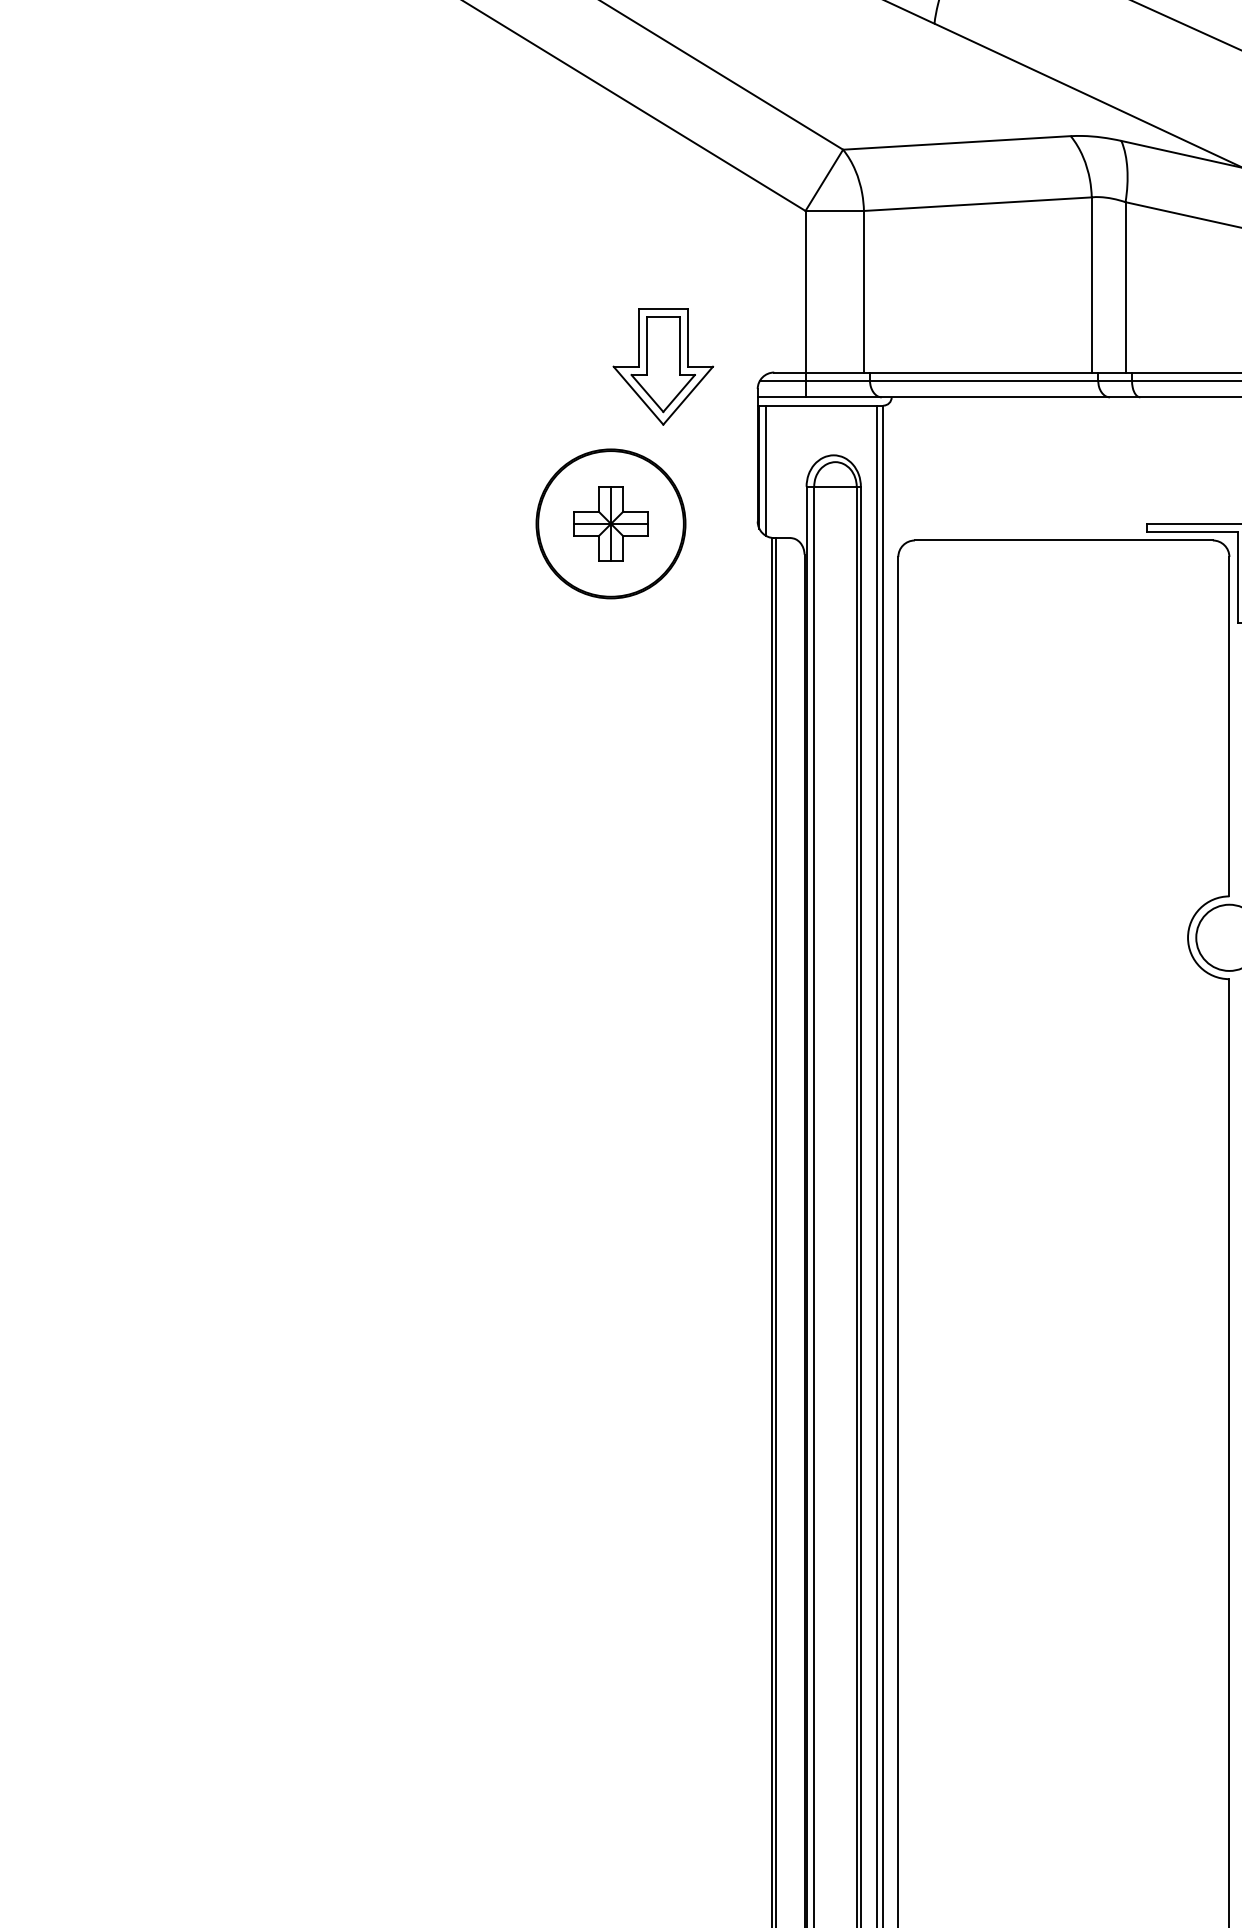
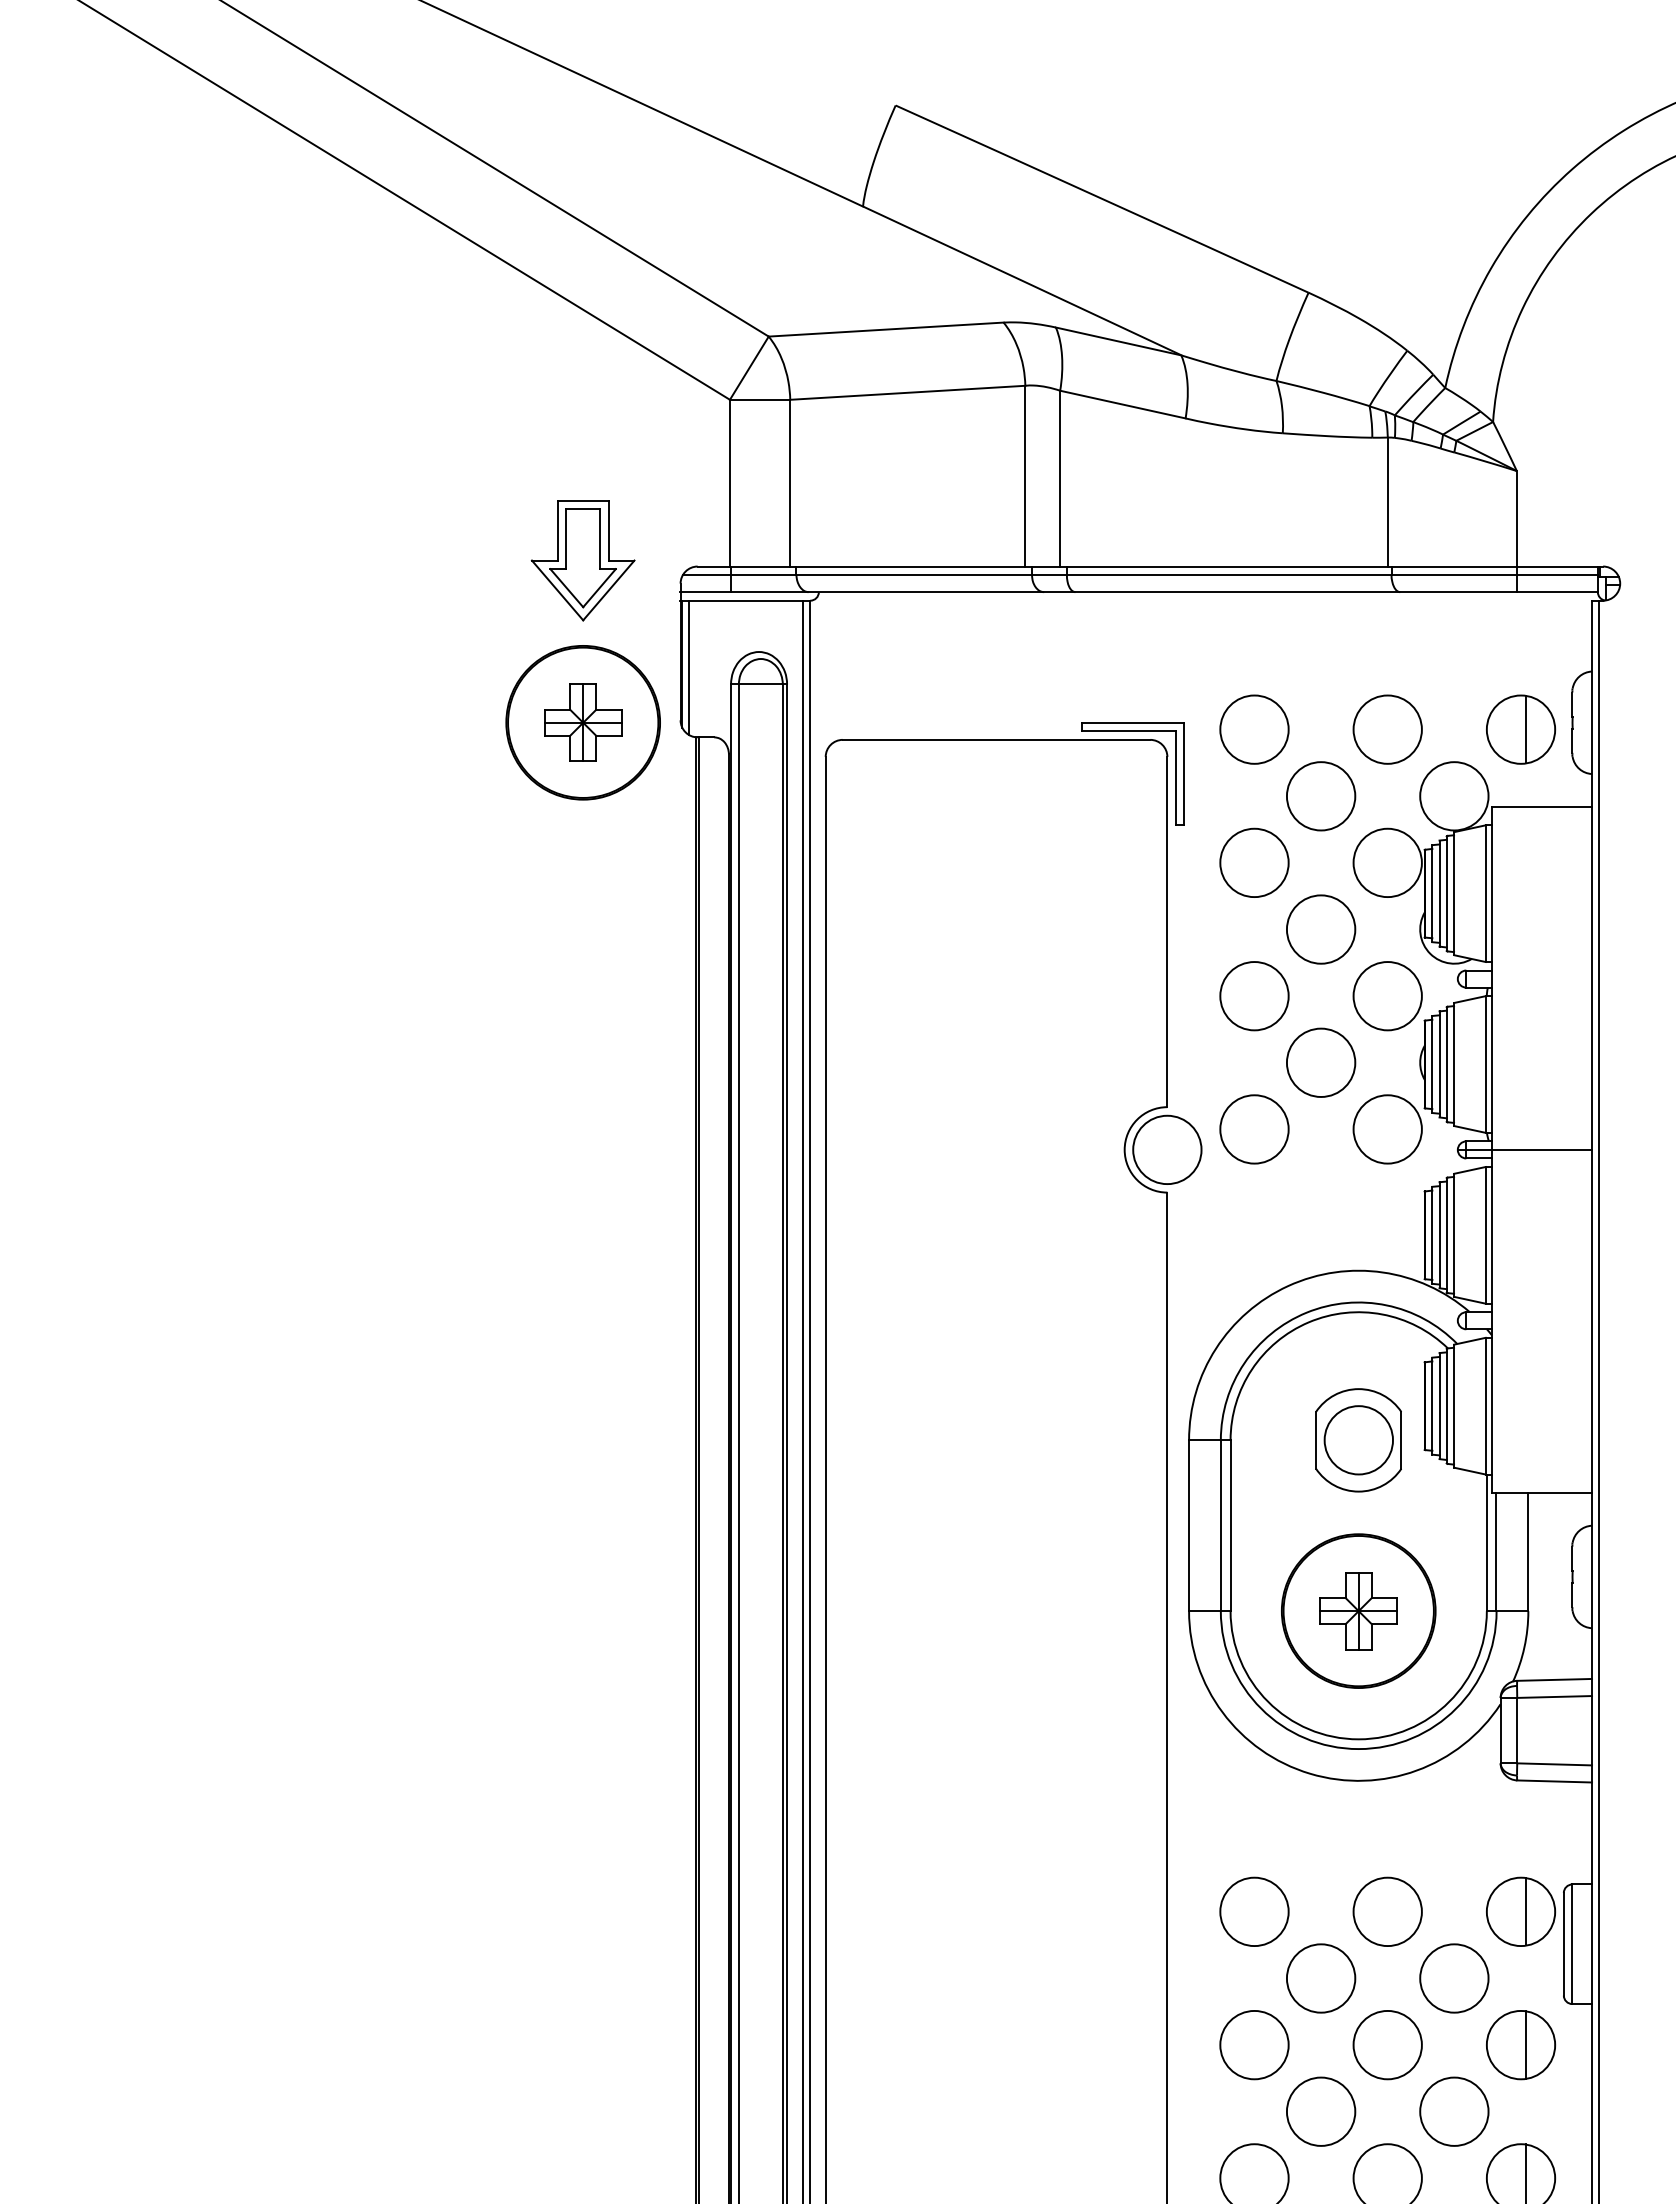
part: (610, 523) -> (582, 722), moved

